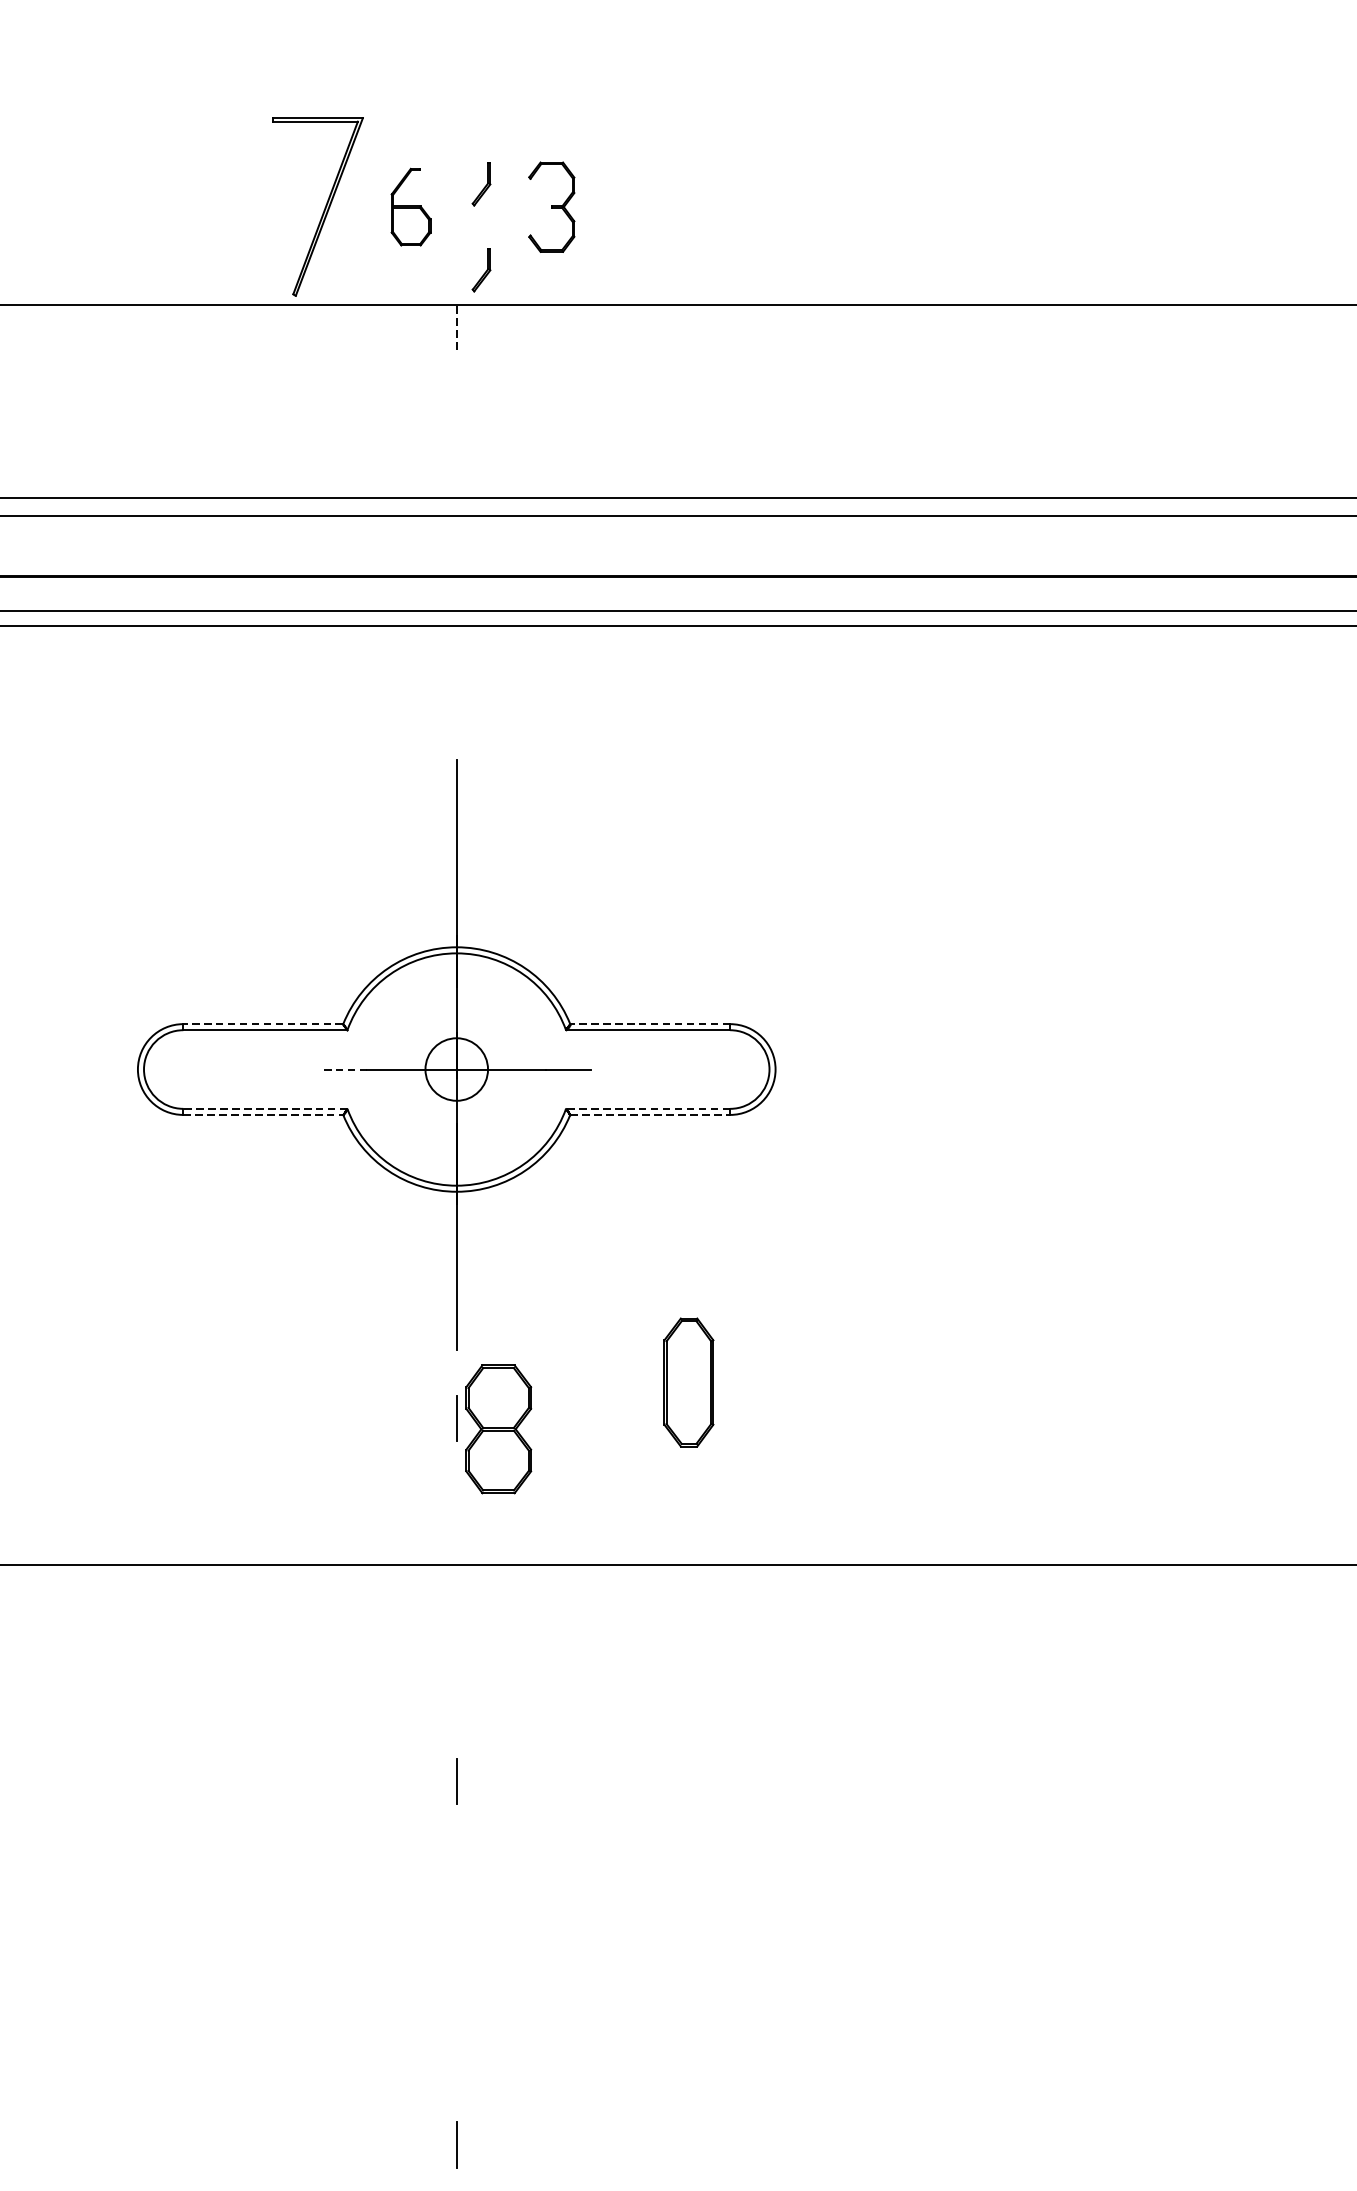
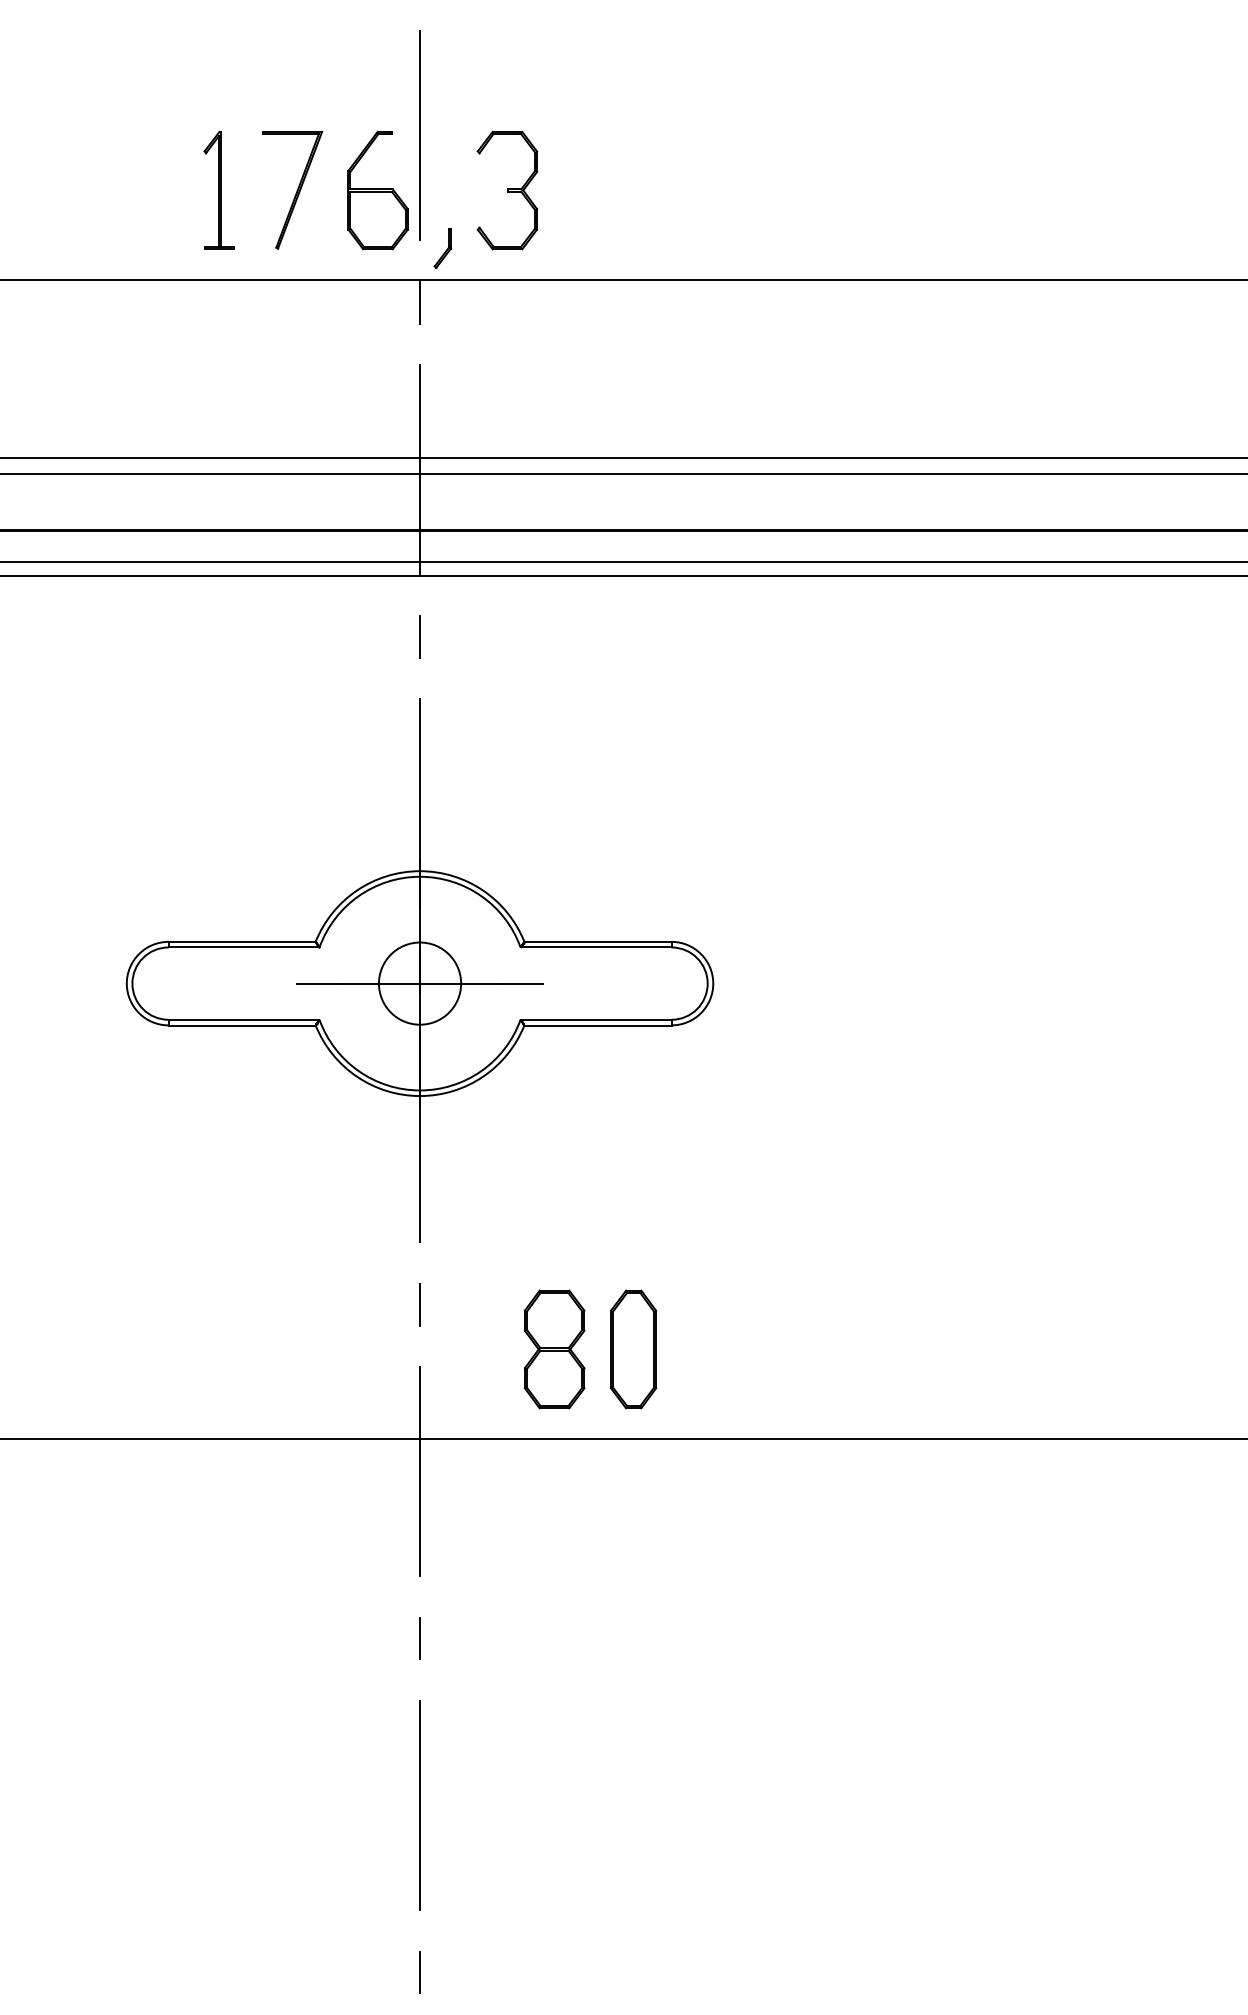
line: (456, 147) -> (419, 135), added
part: (481, 184) -> (442, 169), removed
part: (237, 206) -> (218, 189), added
part: (318, 206) -> (292, 189), size x0.71
part: (410, 207) -> (377, 190), size x1.67
part: (551, 207) -> (507, 190), size x1.43
line: (457, 328) -> (420, 302), dashed -> solid
line: (457, 510) -> (420, 469), added
line: (457, 692) -> (420, 636), added
line: (262, 1023) -> (241, 941), dashed -> solid
line: (649, 1023) -> (597, 941), dashed -> solid
line: (345, 1069) -> (317, 983), dashed -> solid
circle: (456, 1069) -> (419, 983), size x1.43
line: (264, 1108) -> (243, 1019), dashed -> solid
line: (647, 1108) -> (595, 1019), dashed -> solid
line: (263, 1115) -> (242, 1025), dashed -> solid
line: (650, 1115) -> (598, 1025), dashed -> solid
part: (688, 1382) -> (633, 1349), moved
part: (498, 1429) -> (554, 1349), moved
line: (457, 1600) -> (420, 1471), added
line: (457, 1963) -> (420, 1805), added

